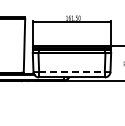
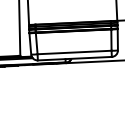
line: (71, 72) -> (74, 53), dashed -> solid

